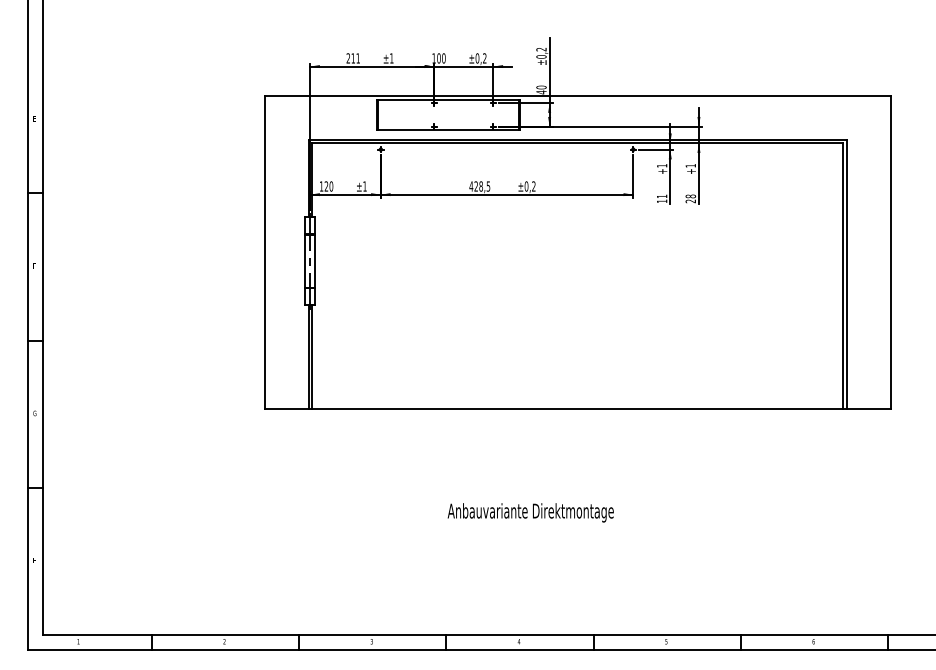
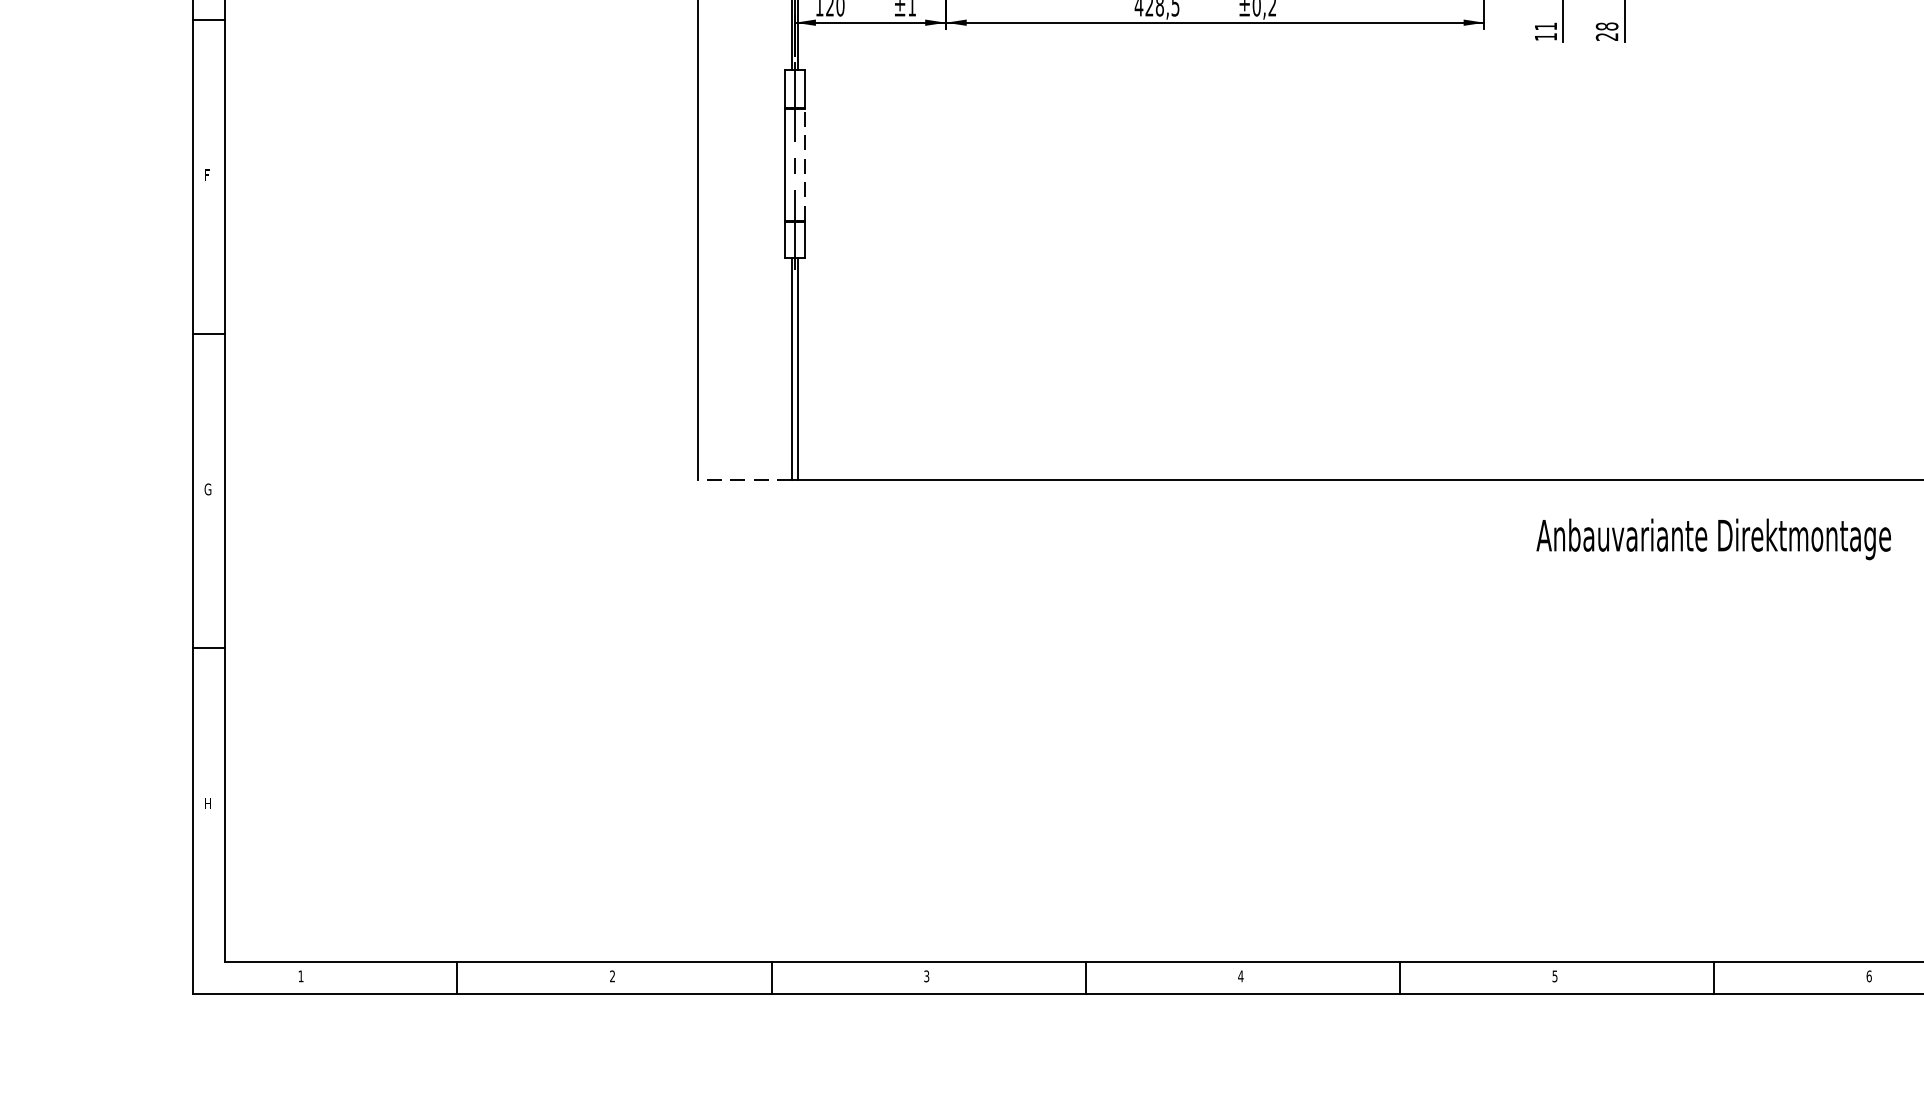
line: (314, 260) -> (804, 163), solid -> dashed
line: (286, 408) -> (744, 478), solid -> dashed
text: (530, 512) -> (1713, 538), moved

